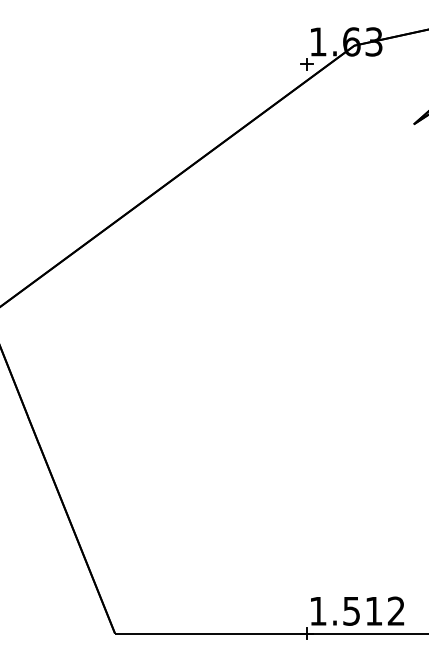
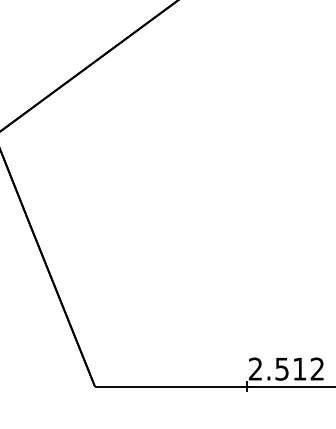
text: (317, 610) -> (255, 368), 1.512 -> 2.512

